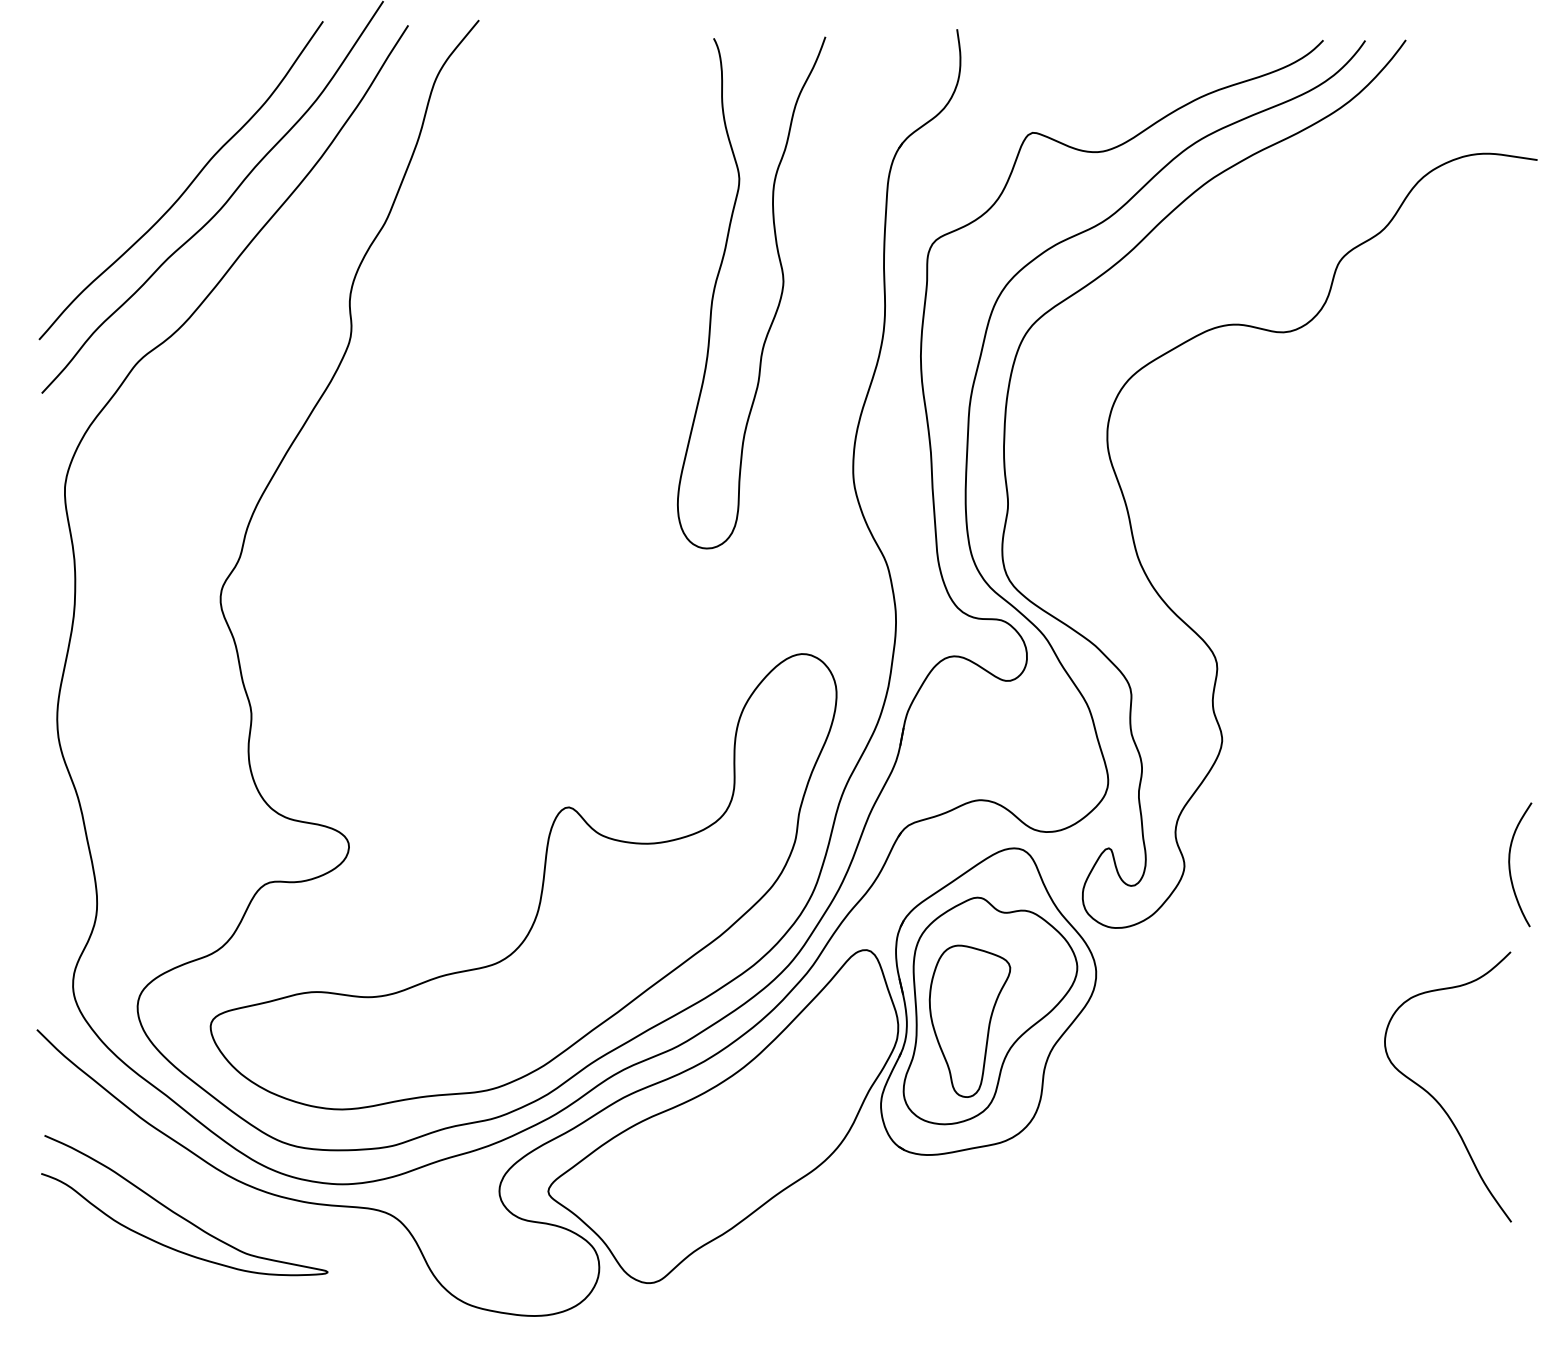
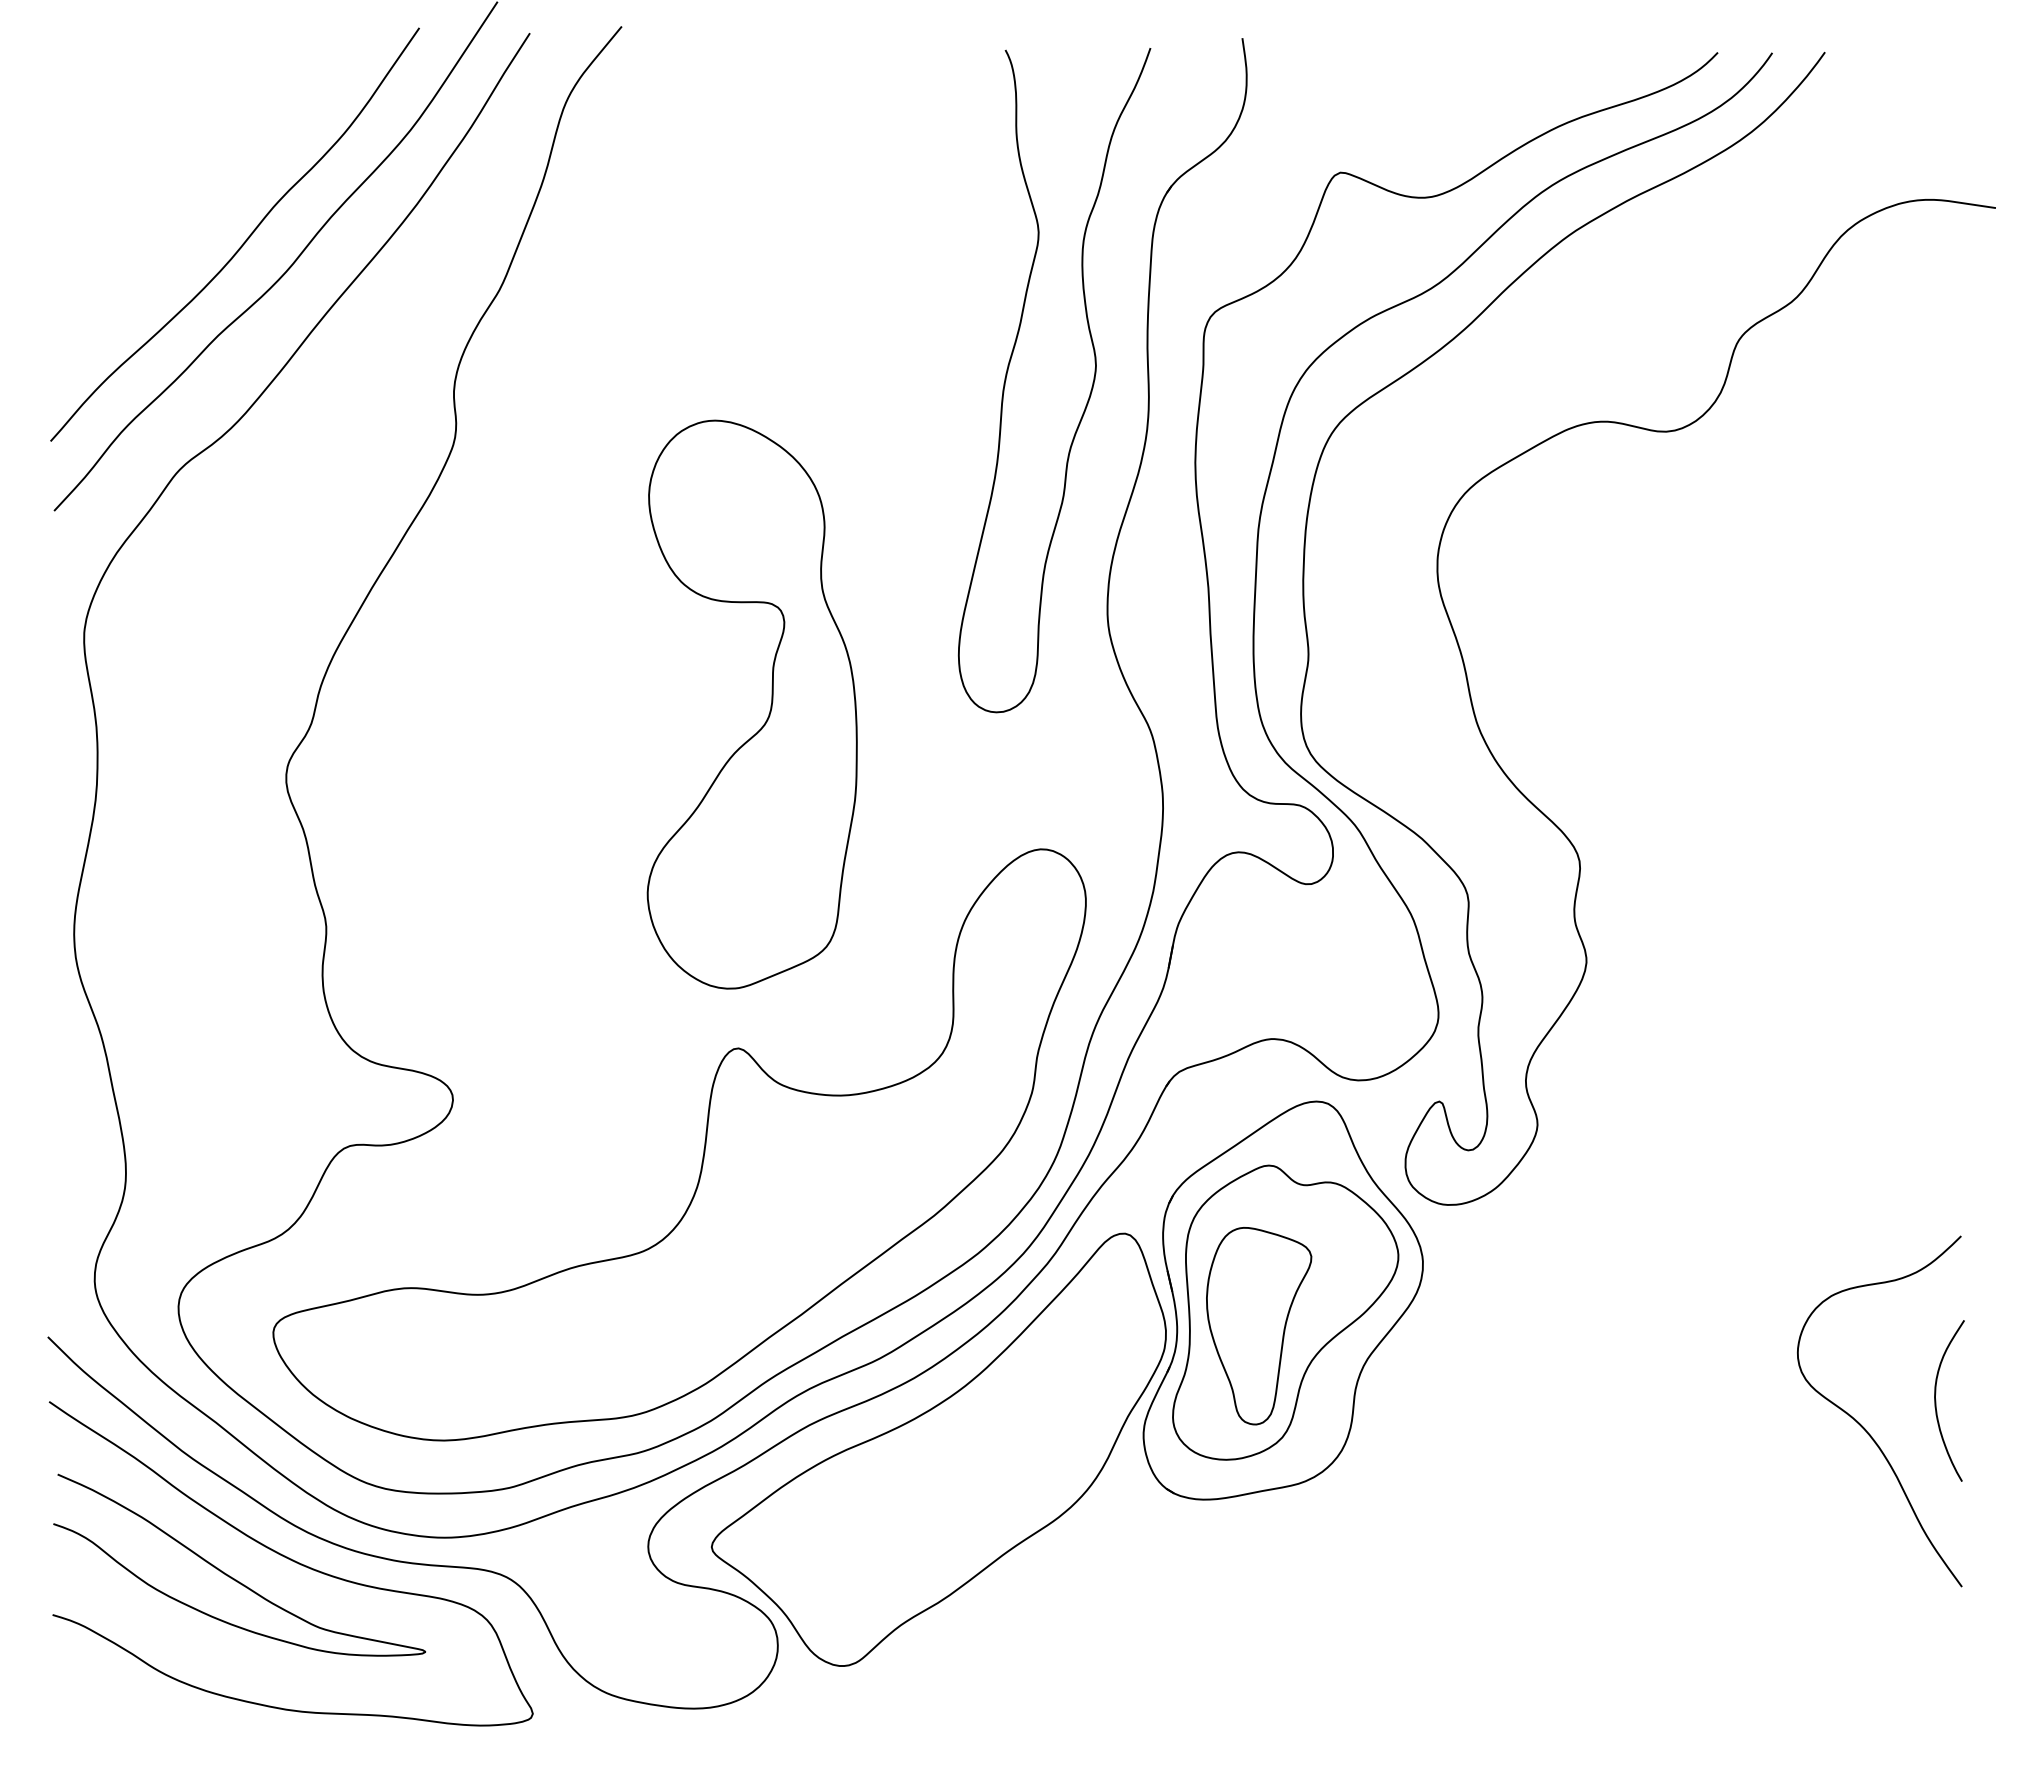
curve: (778, 302) -> (1089, 393), moved
part: (592, 547) -> (769, 710), added
curve: (1510, 864) -> (1936, 1400), moved
curve: (225, 1202) -> (292, 1561), added

